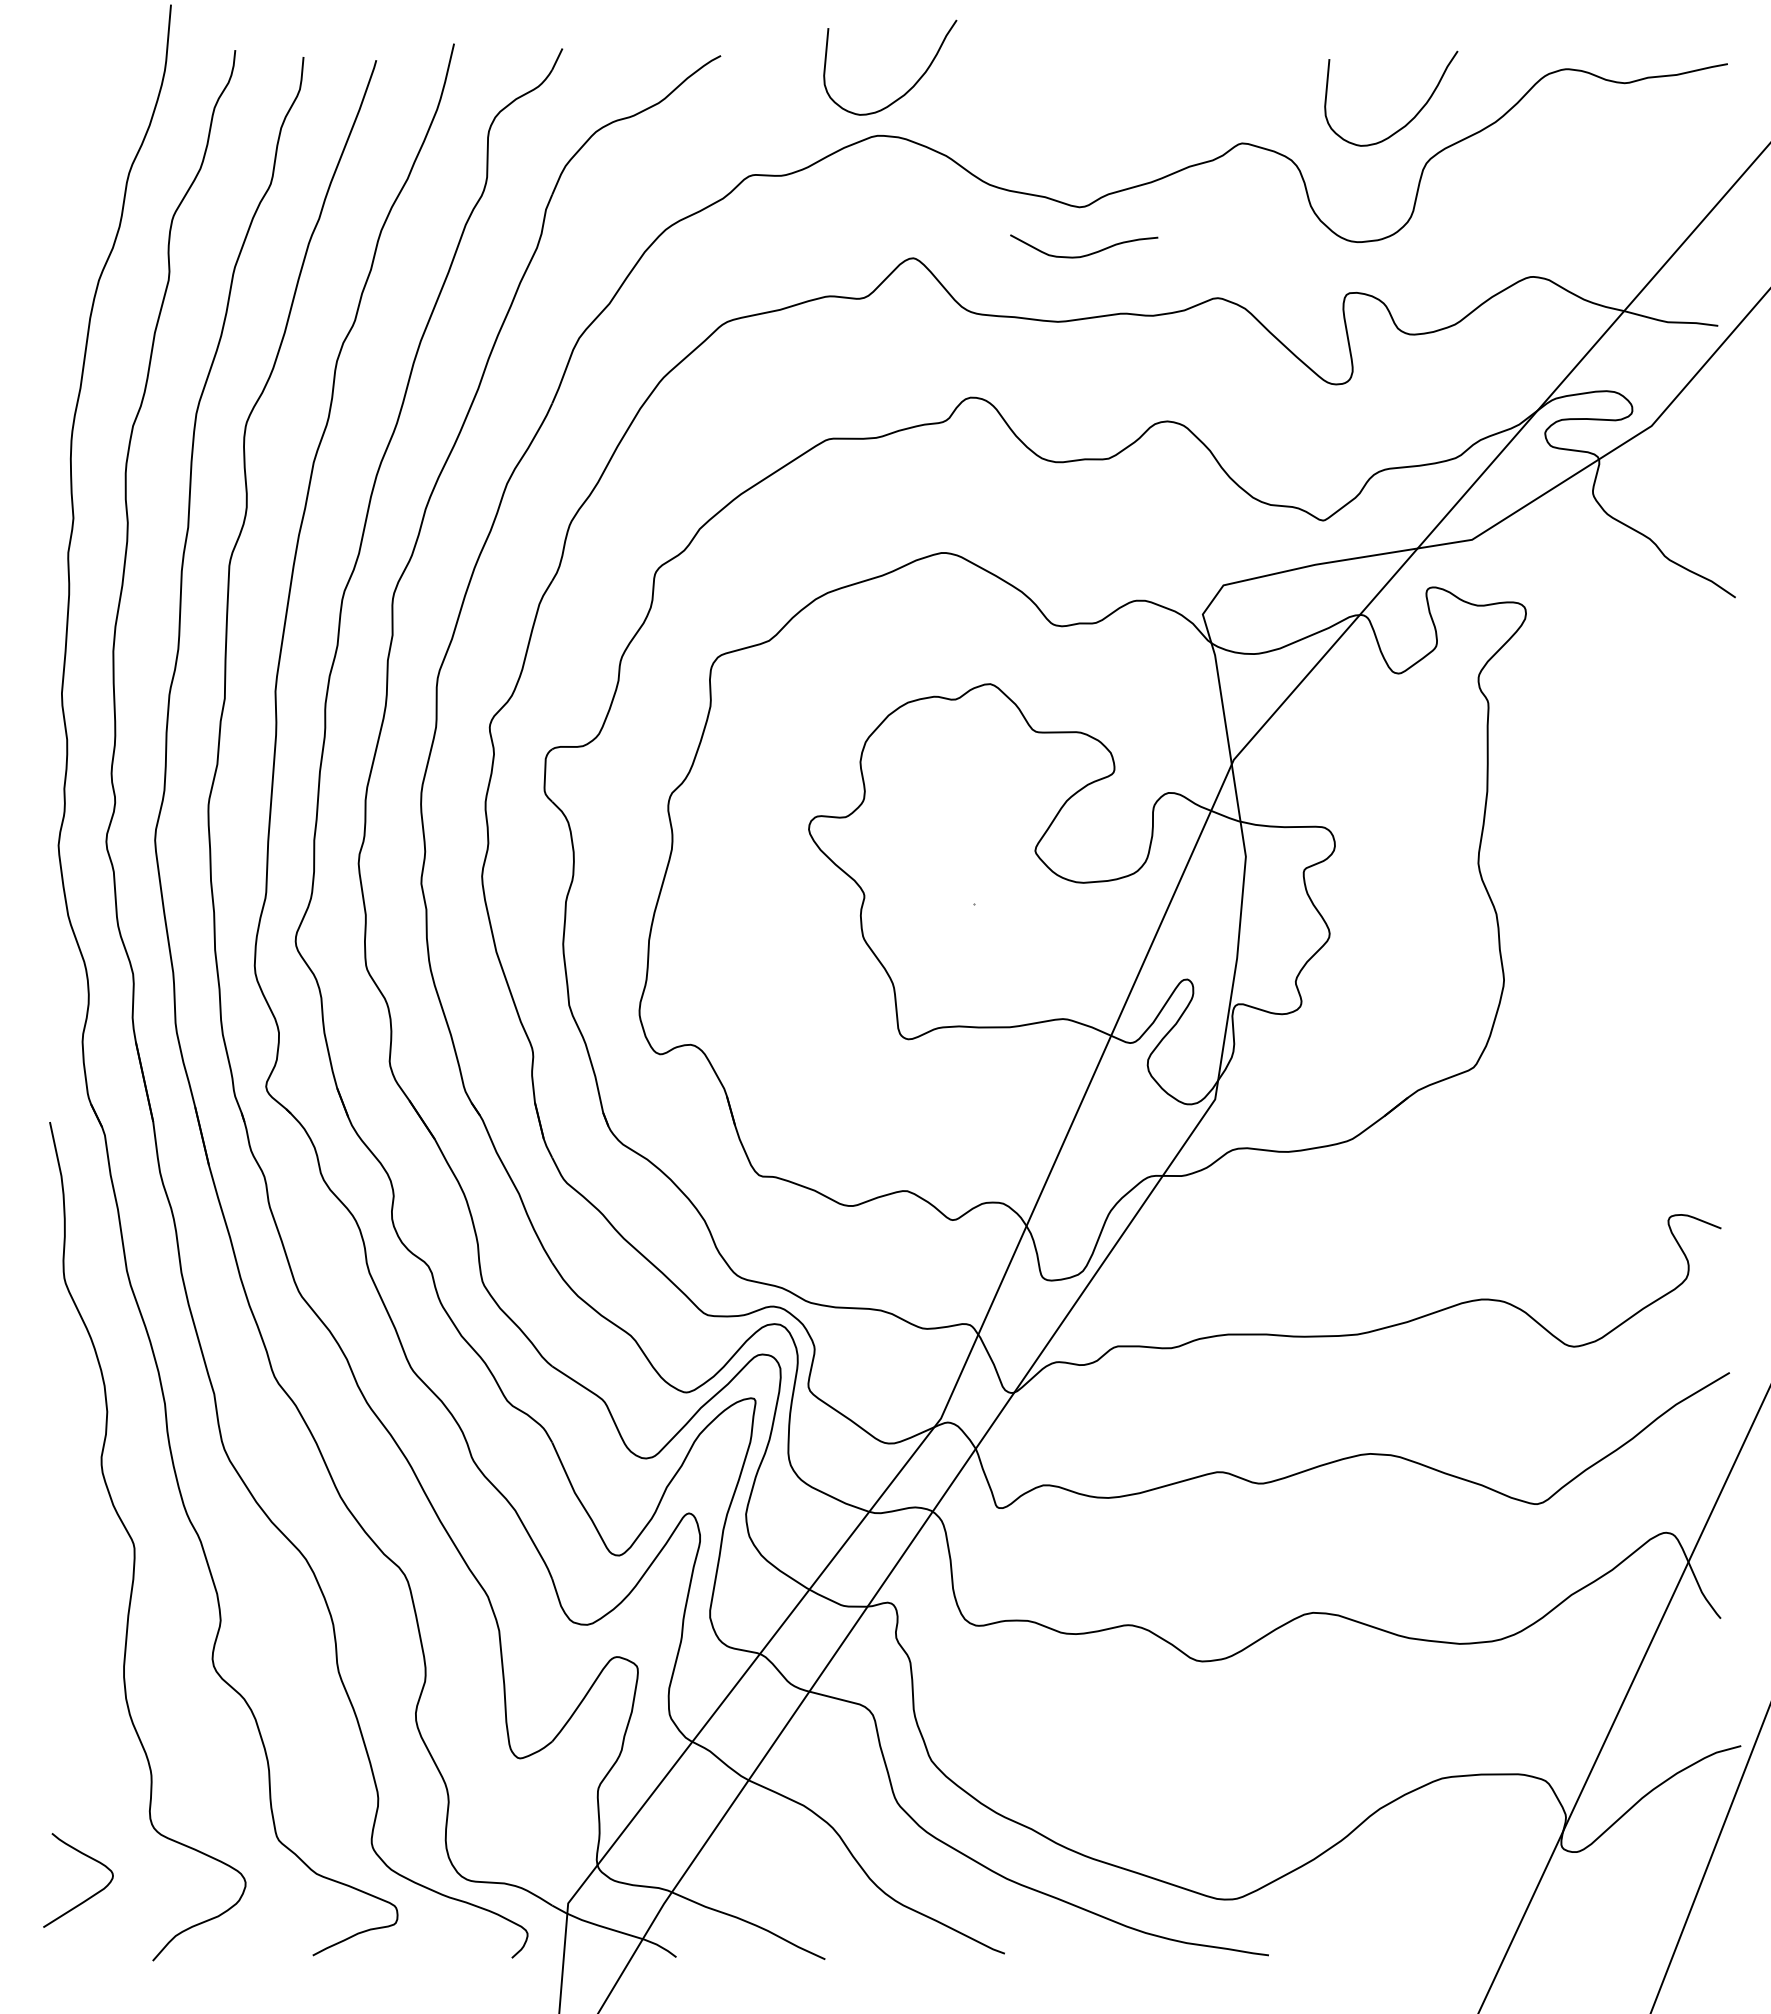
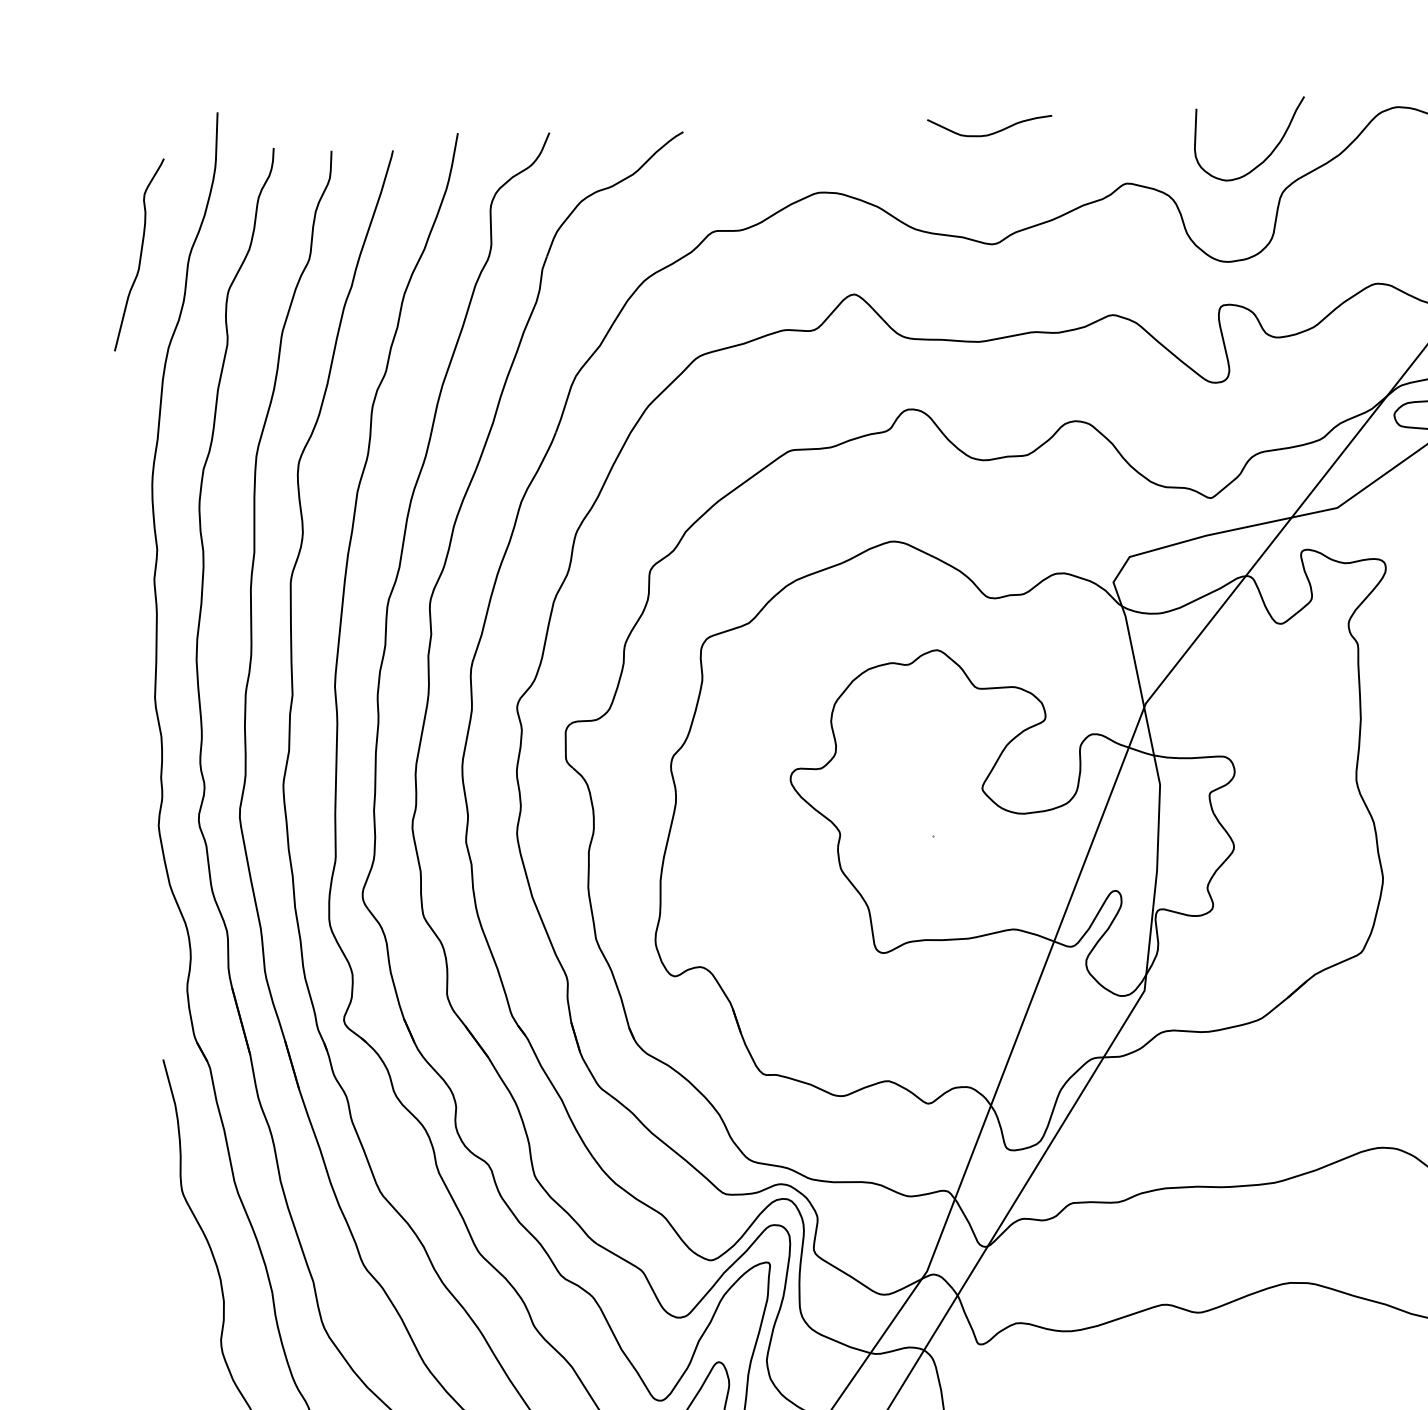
curve: (909, 88) -> (843, 151), removed
curve: (70, 169) -> (139, 255), added
curve: (1085, 254) -> (991, 133), moved

